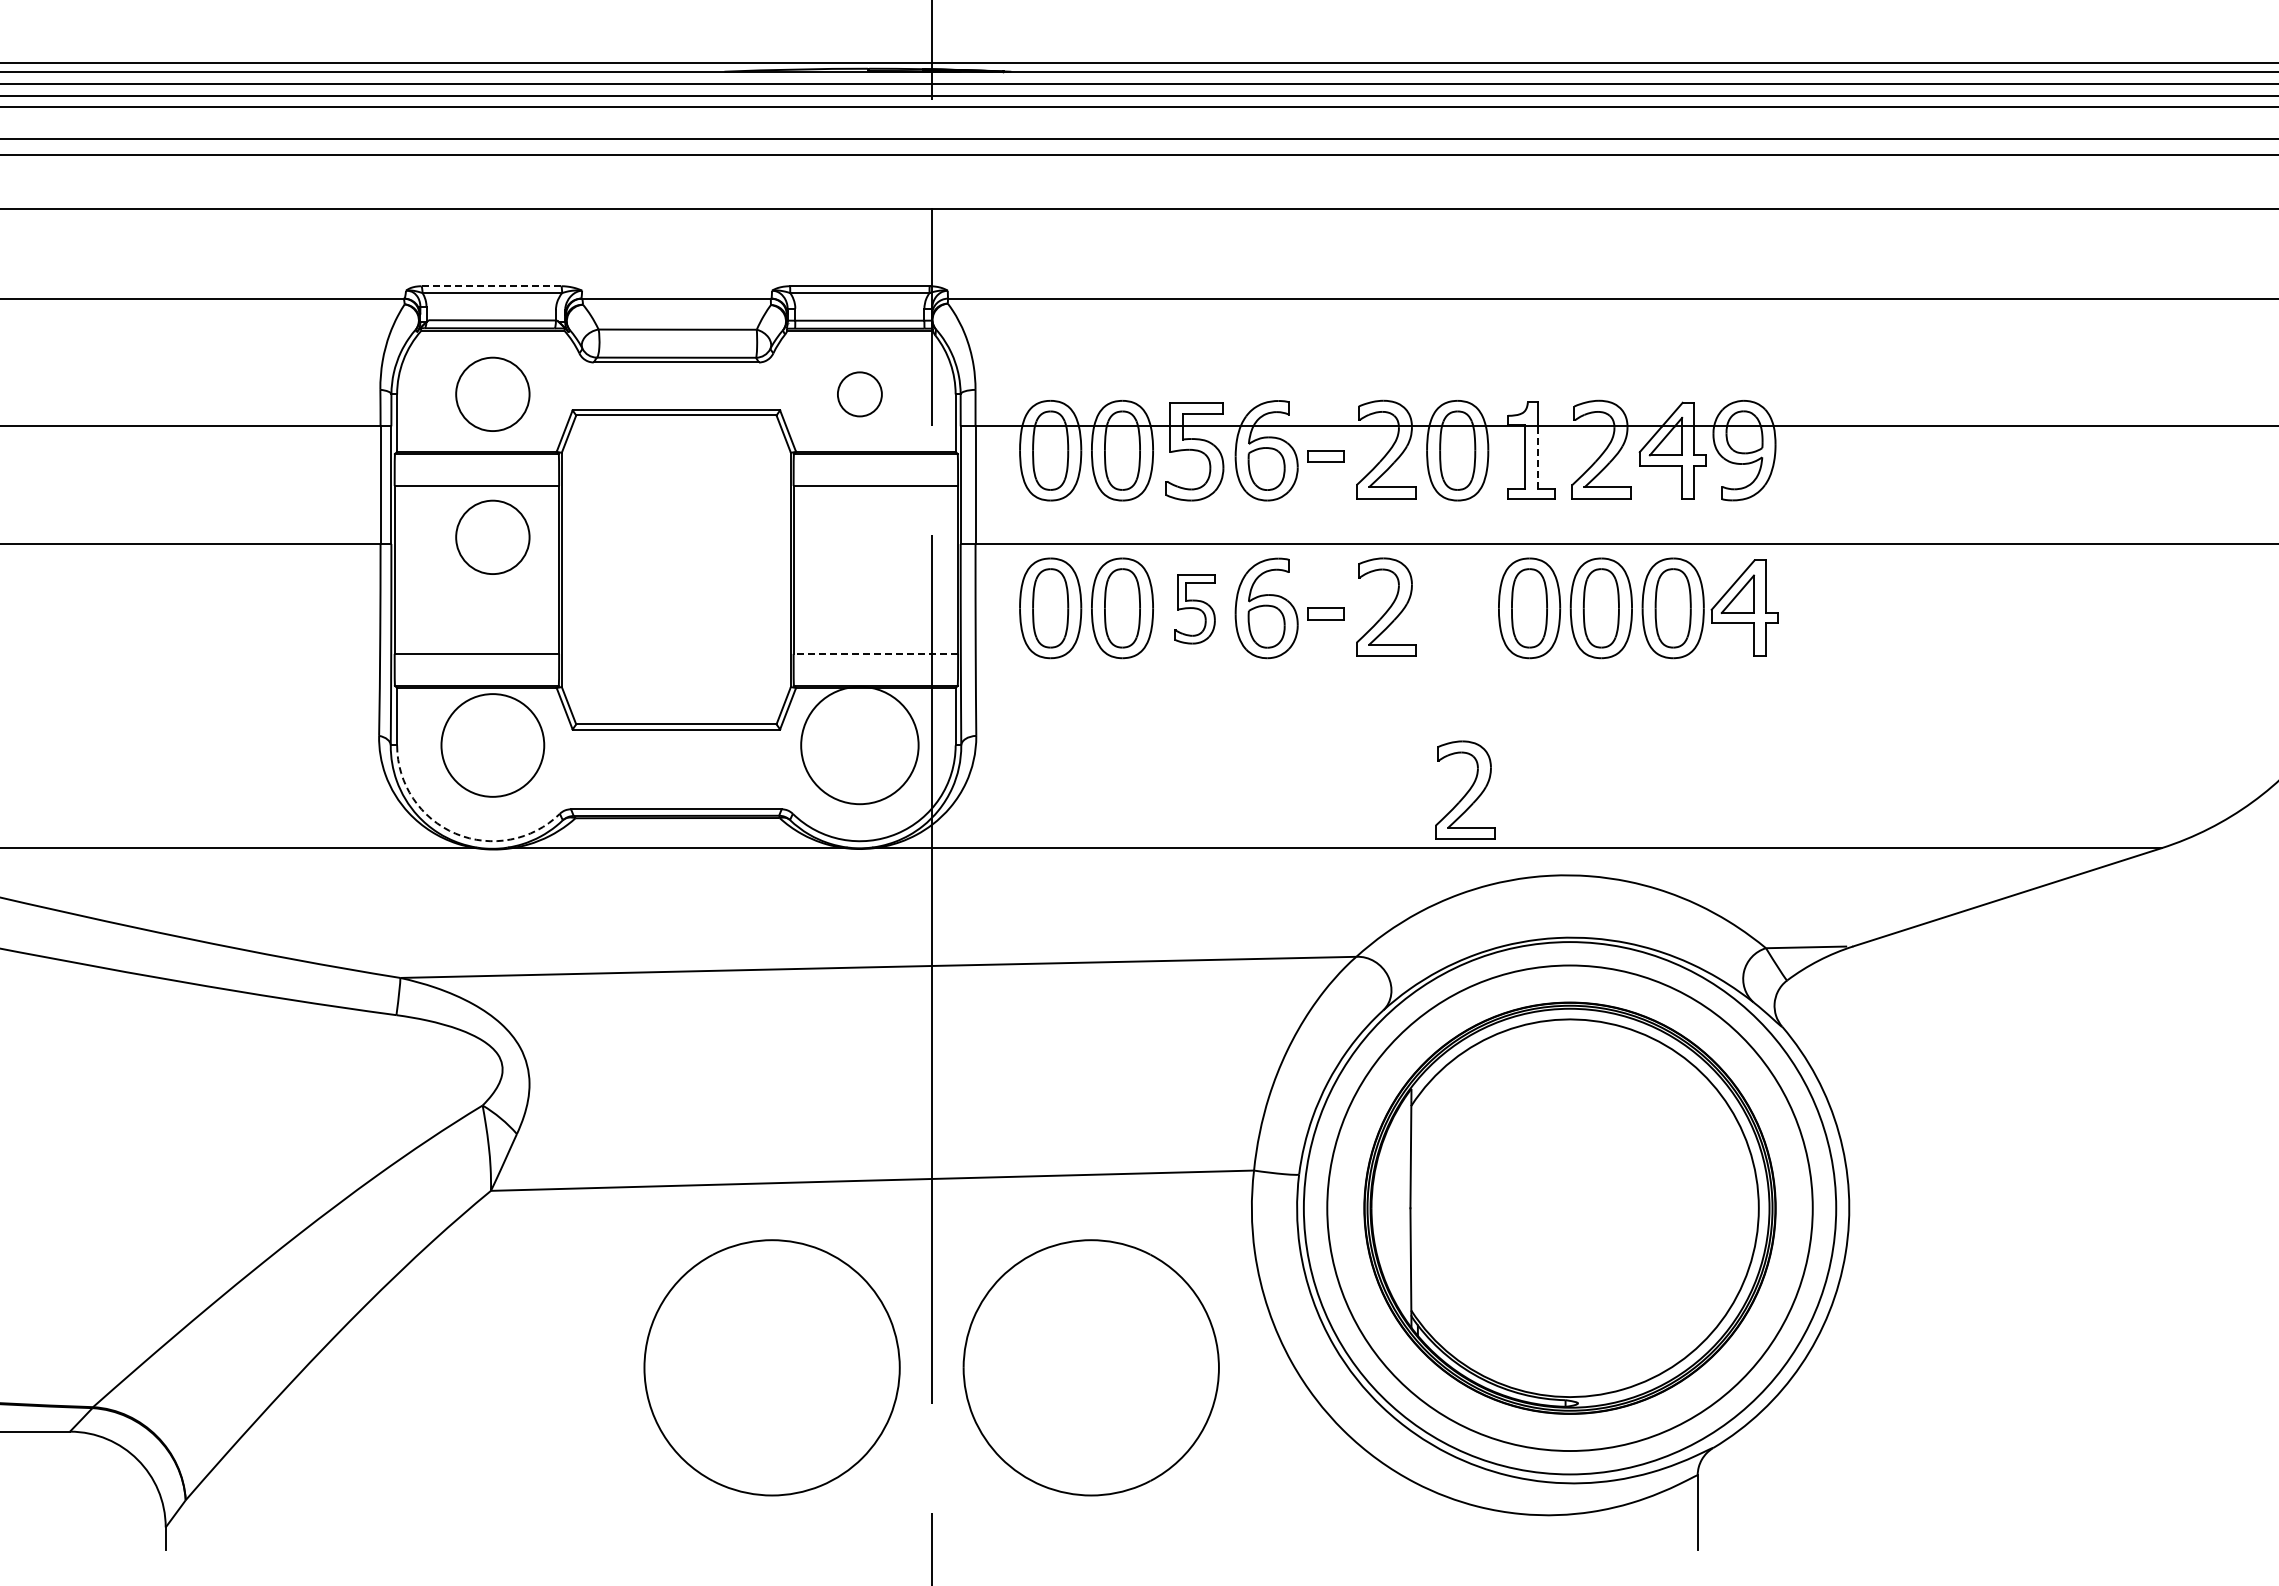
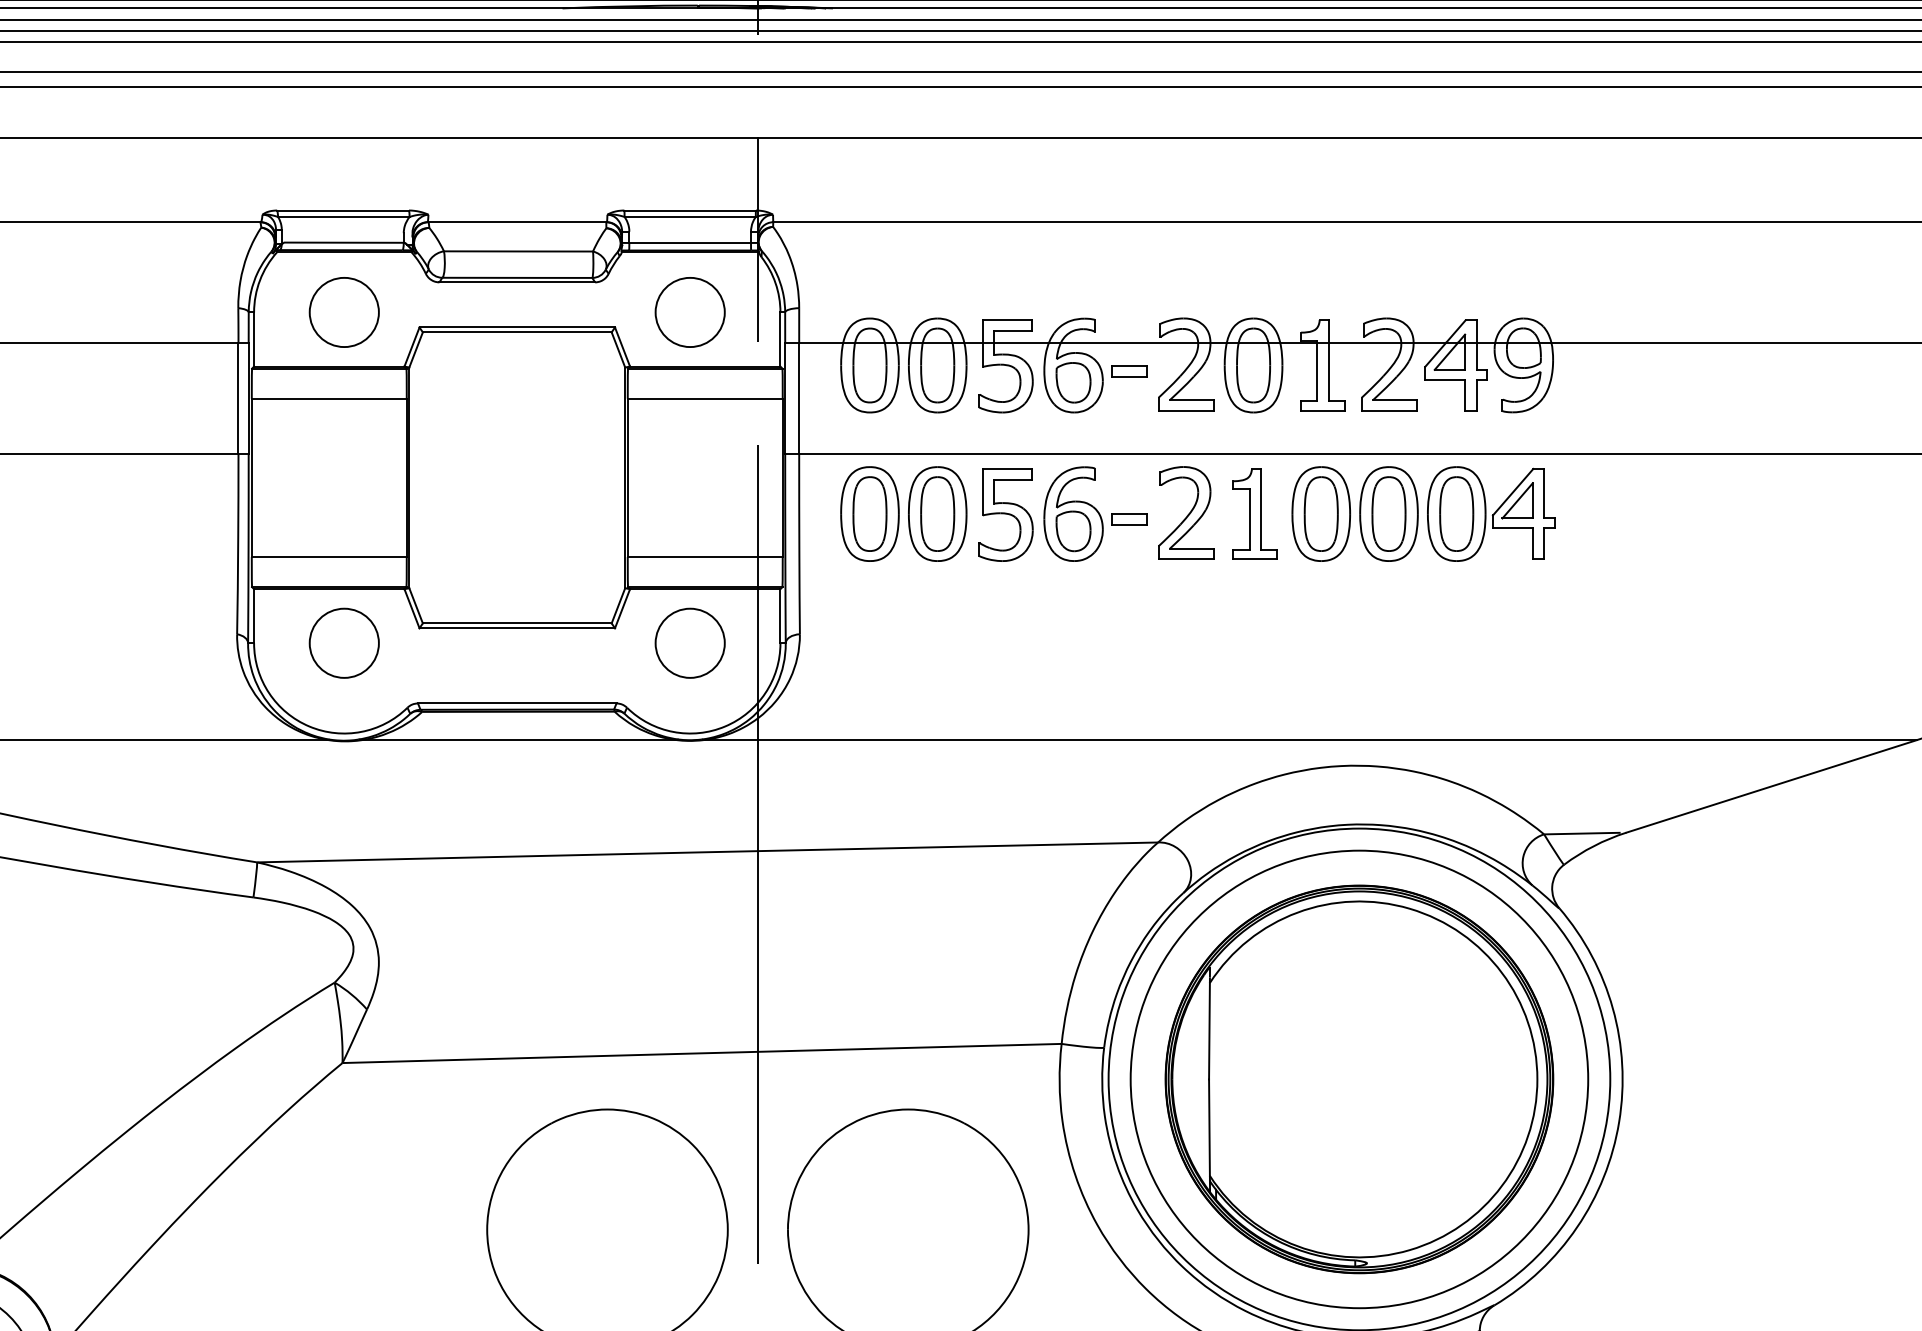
line: (491, 286) -> (343, 210), dashed -> solid
circle: (859, 394) -> (689, 312), size x1.67
line: (1537, 457) -> (1328, 371), dashed -> solid
circle: (492, 536) -> (343, 446), removed
part: (1459, 607) -> (1255, 513), added
part: (1194, 609) -> (1005, 515), size x1.43
line: (875, 653) -> (704, 556), dashed -> solid
circle: (492, 745) -> (343, 643), size x0.71
circle: (859, 745) -> (689, 643), size x0.62
part: (1465, 789) -> (1260, 684), removed
arc: (455, 833) -> (309, 726), dashed -> solid

